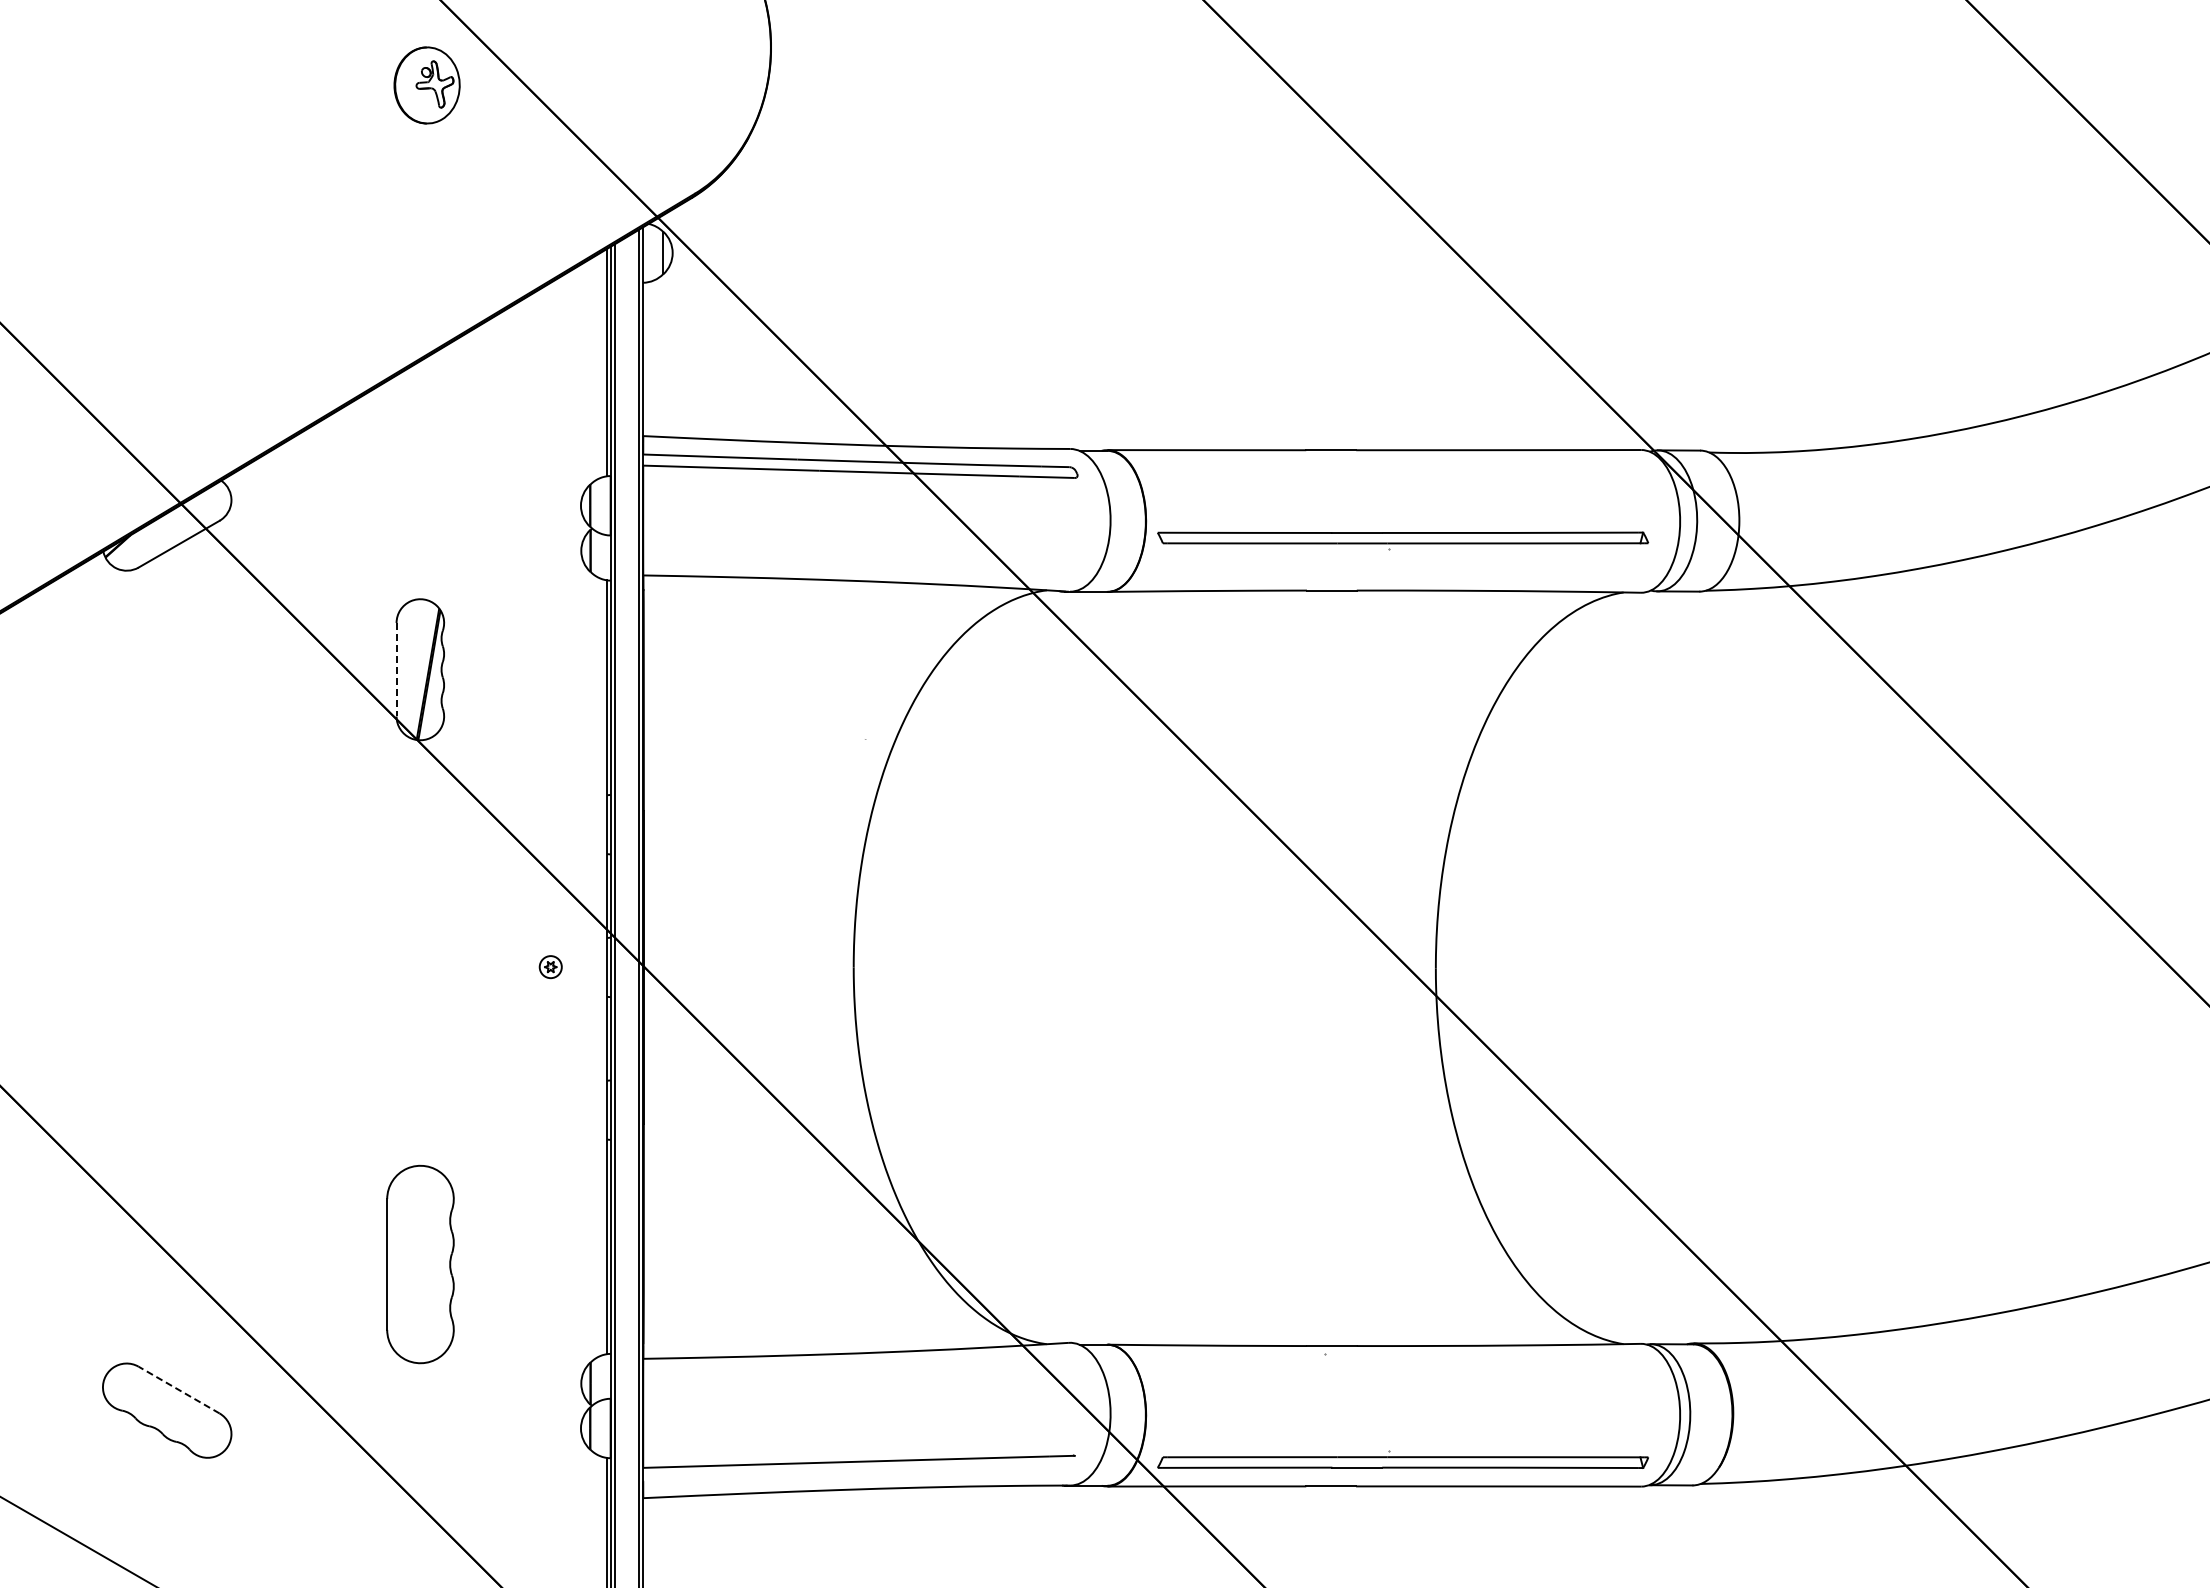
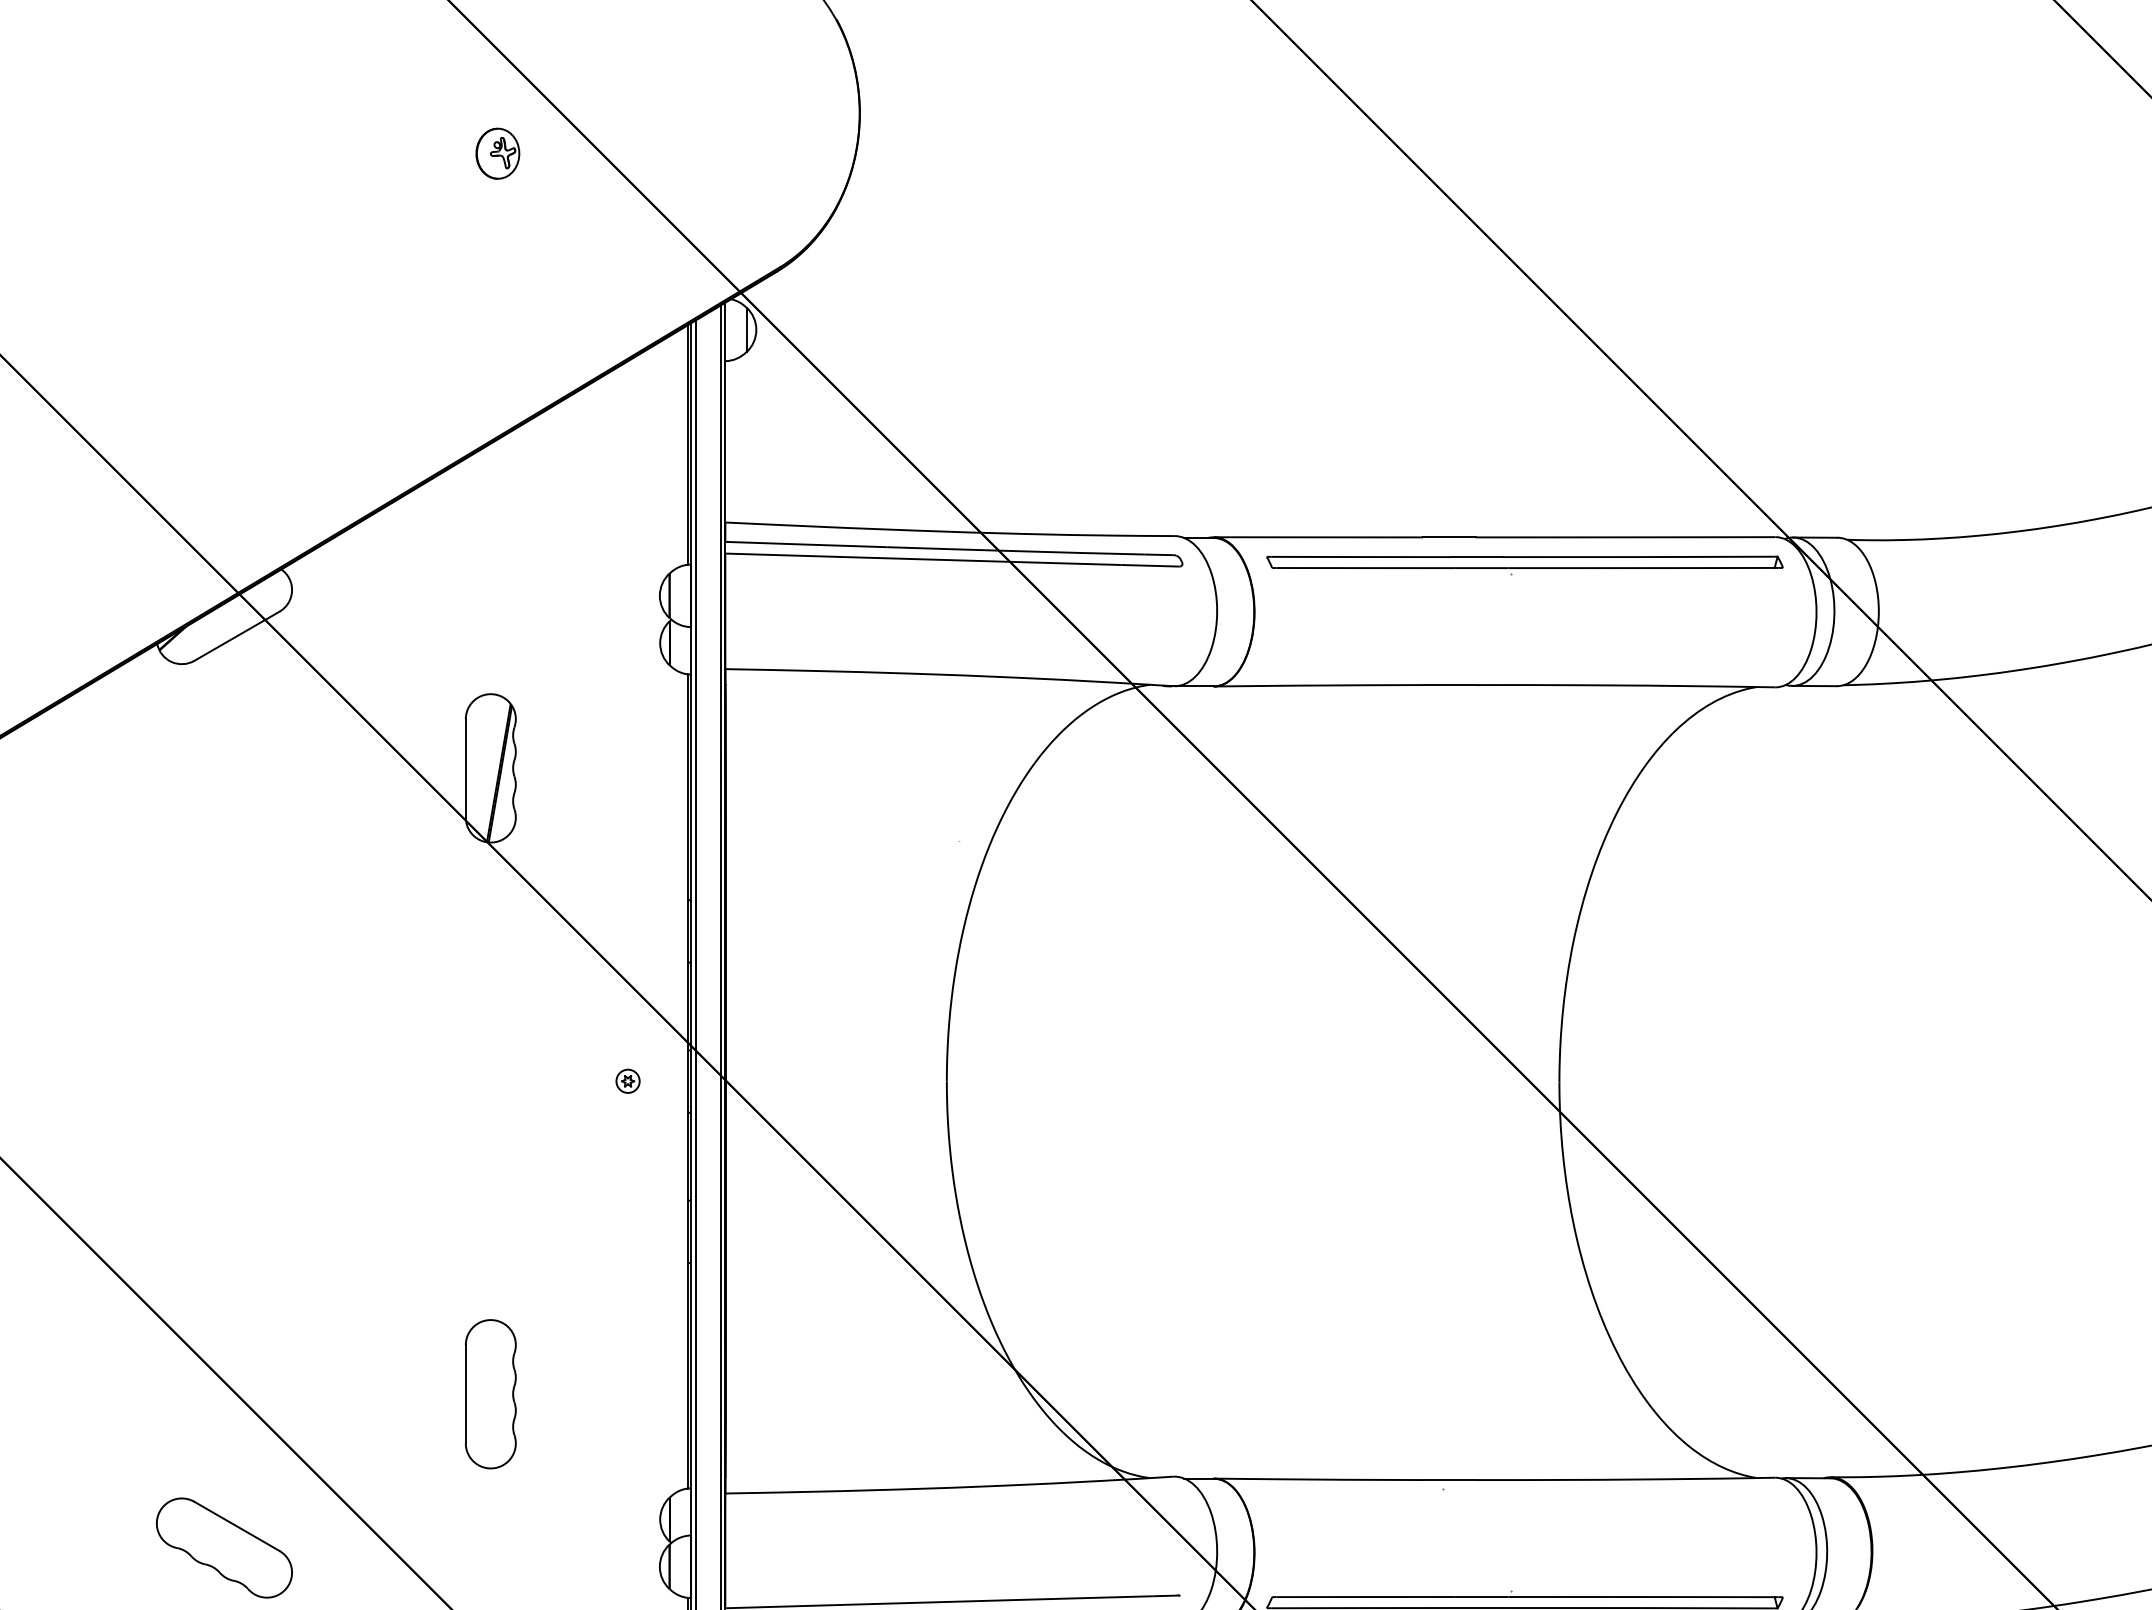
part: (426, 85) -> (497, 153), size x0.62
part: (1403, 540) -> (1525, 565), moved
line: (396, 669) -> (465, 768), dashed -> solid
part: (419, 1264) -> (489, 1394), size x0.71
line: (179, 1390) -> (237, 1526), dashed -> solid

